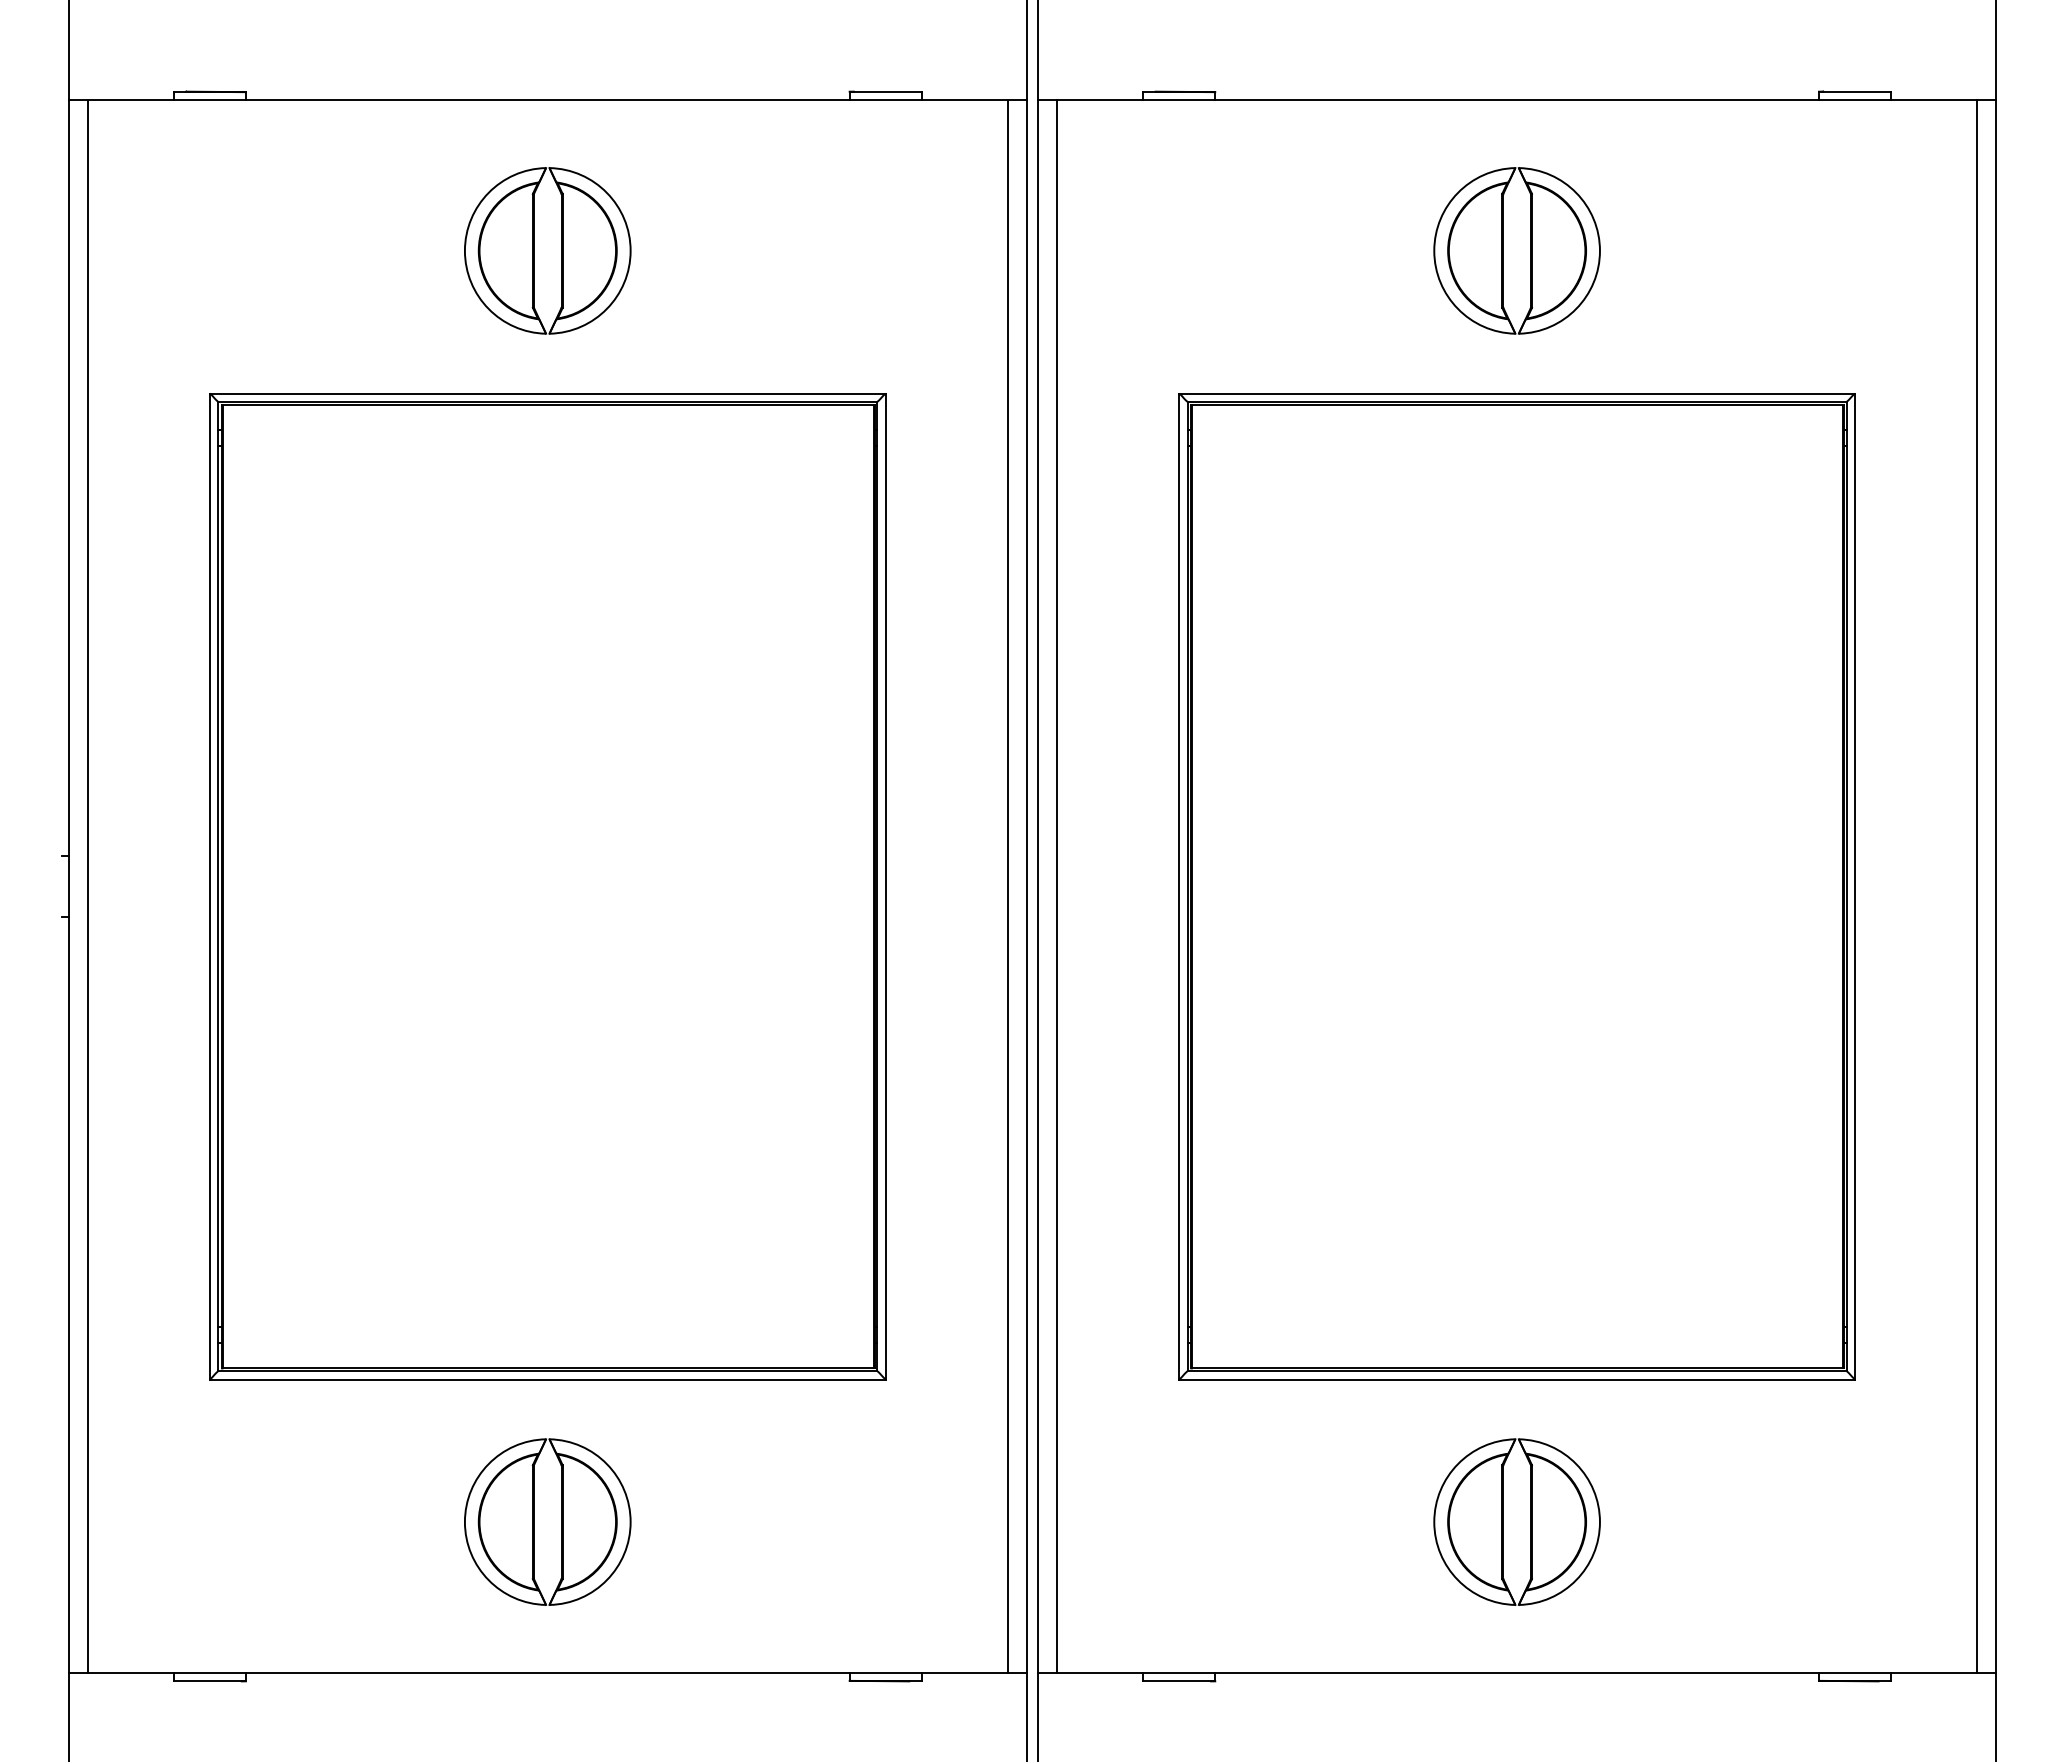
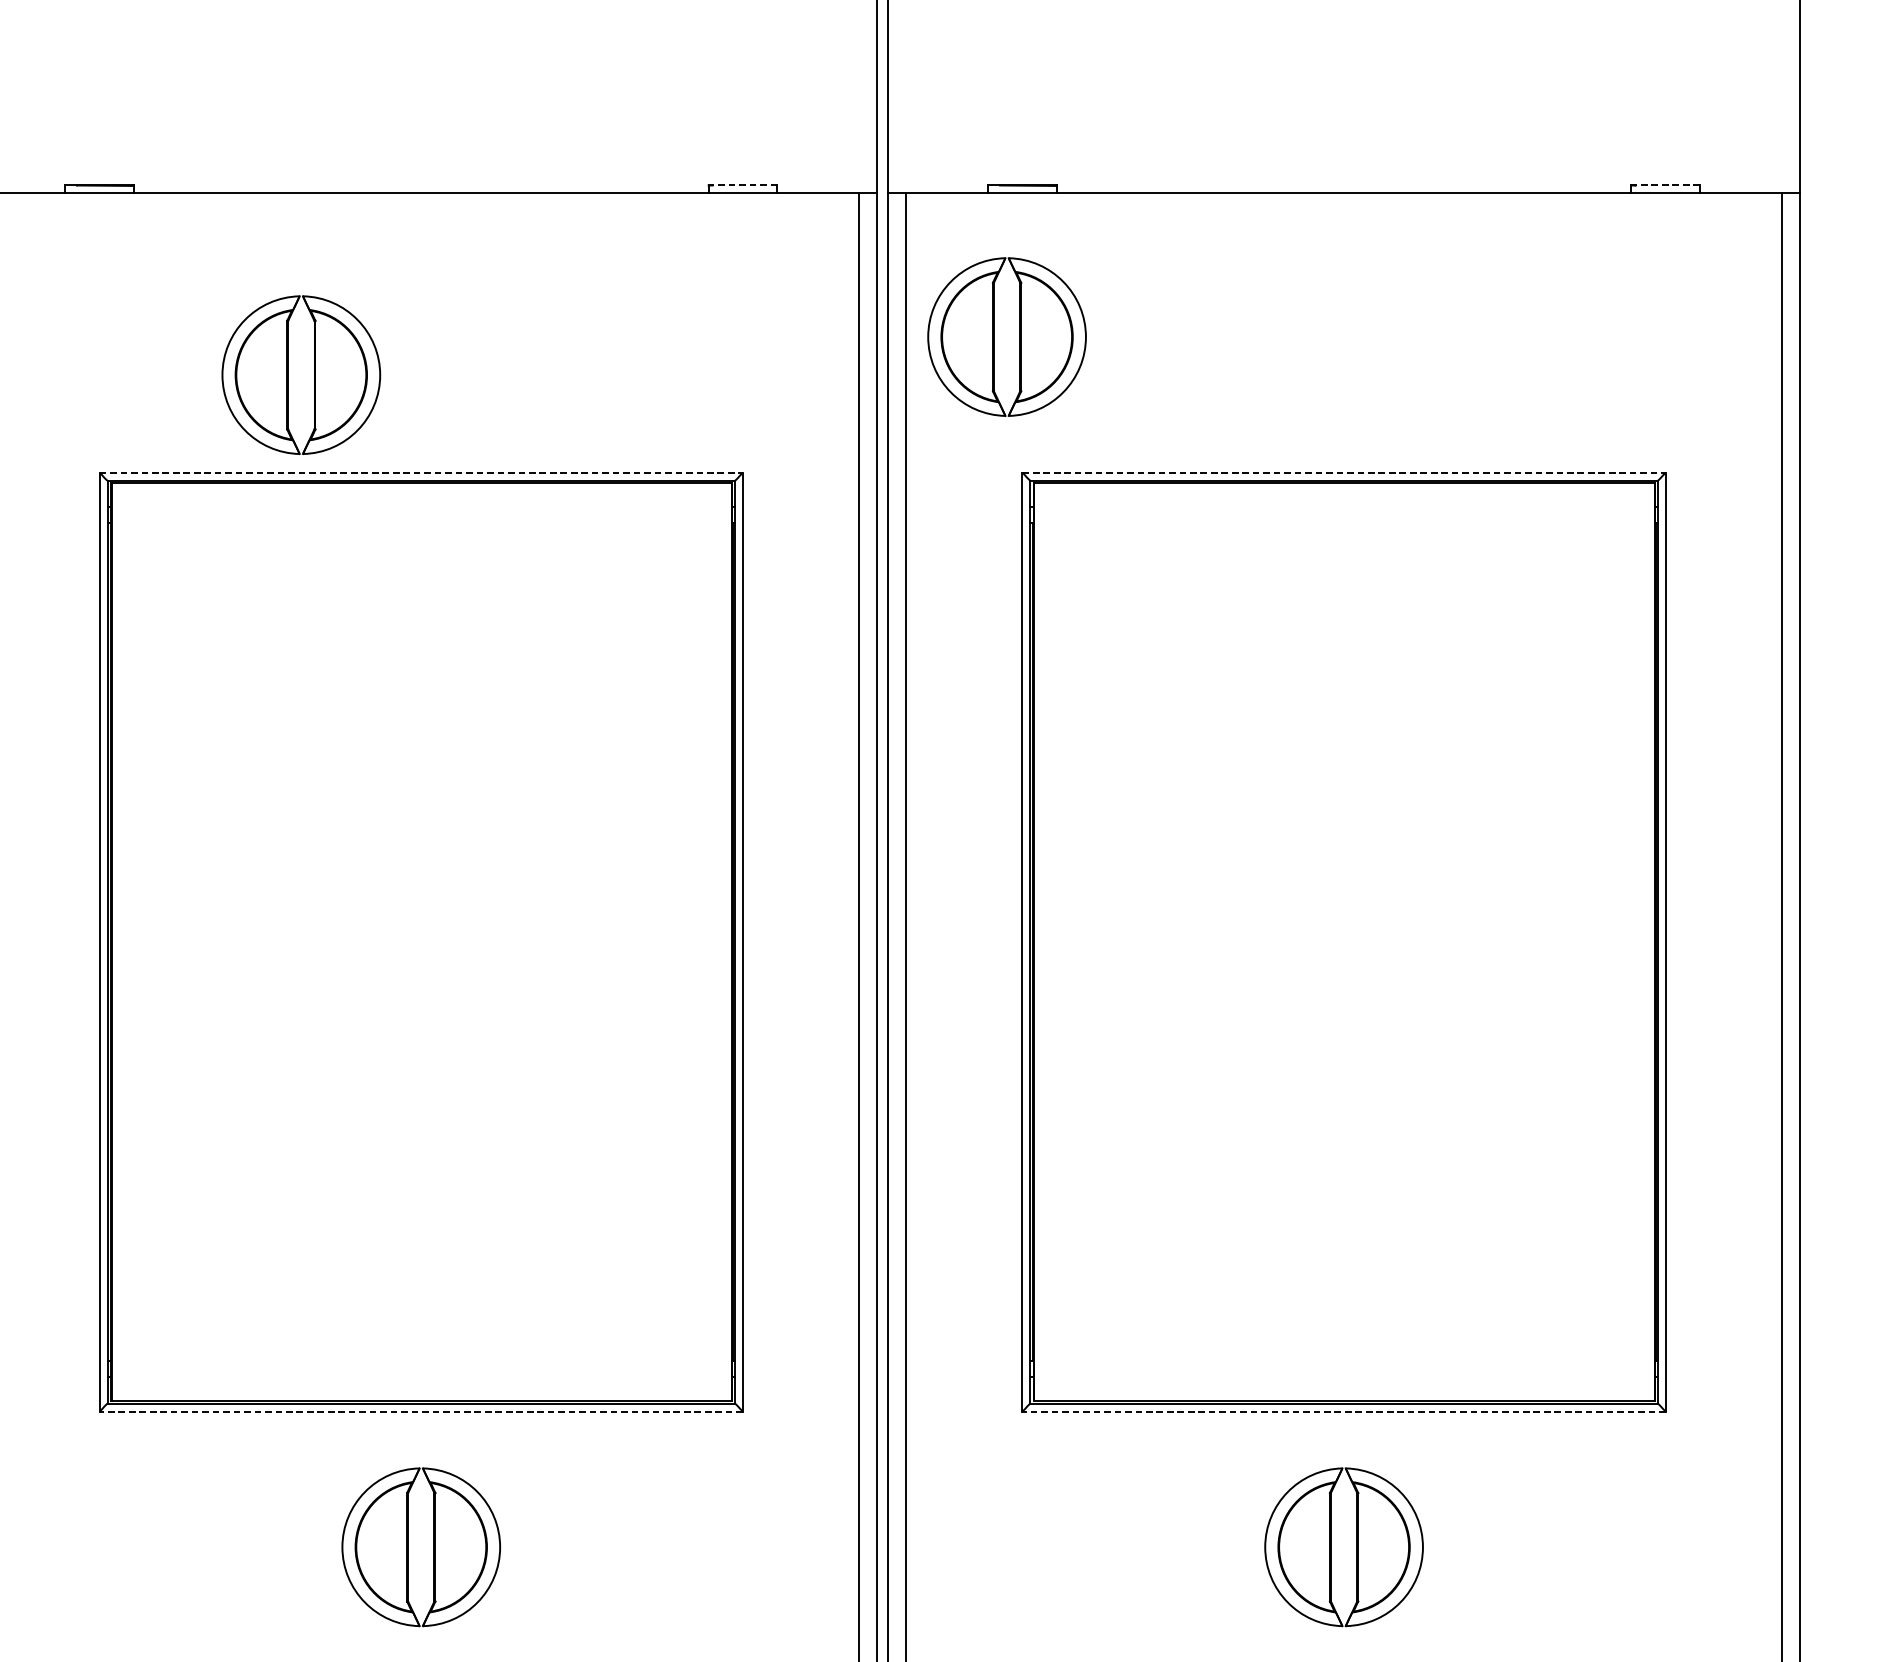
line: (885, 91) -> (742, 185), solid -> dashed
line: (1854, 91) -> (1665, 185), solid -> dashed
part: (534, 250) -> (288, 374), moved
part: (1503, 250) -> (994, 336), moved
line: (547, 393) -> (421, 472), solid -> dashed
line: (1517, 393) -> (1344, 472), solid -> dashed
line: (547, 1379) -> (421, 1411), solid -> dashed
line: (1517, 1379) -> (1344, 1411), solid -> dashed

